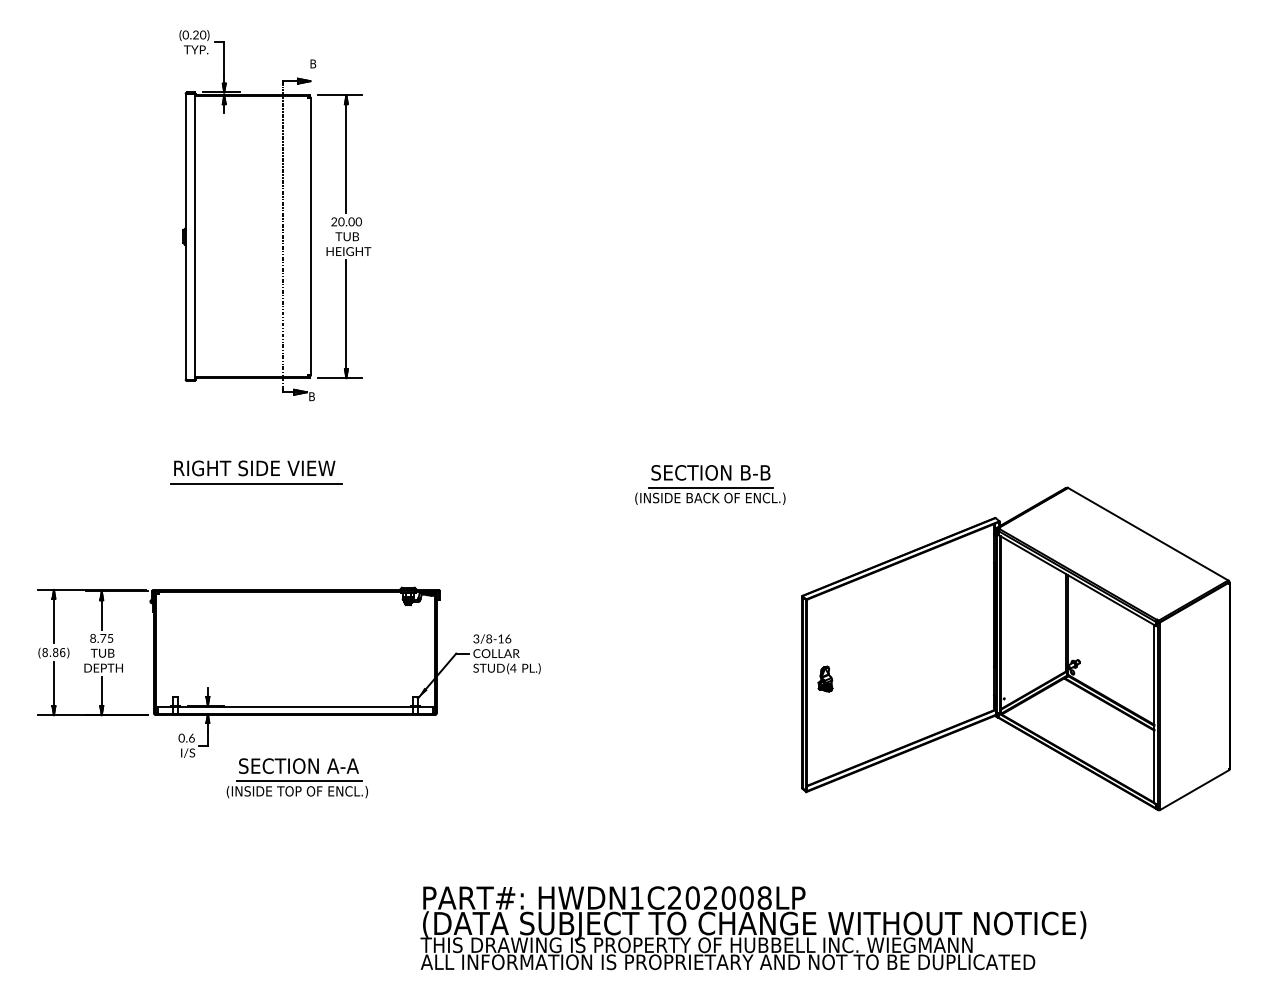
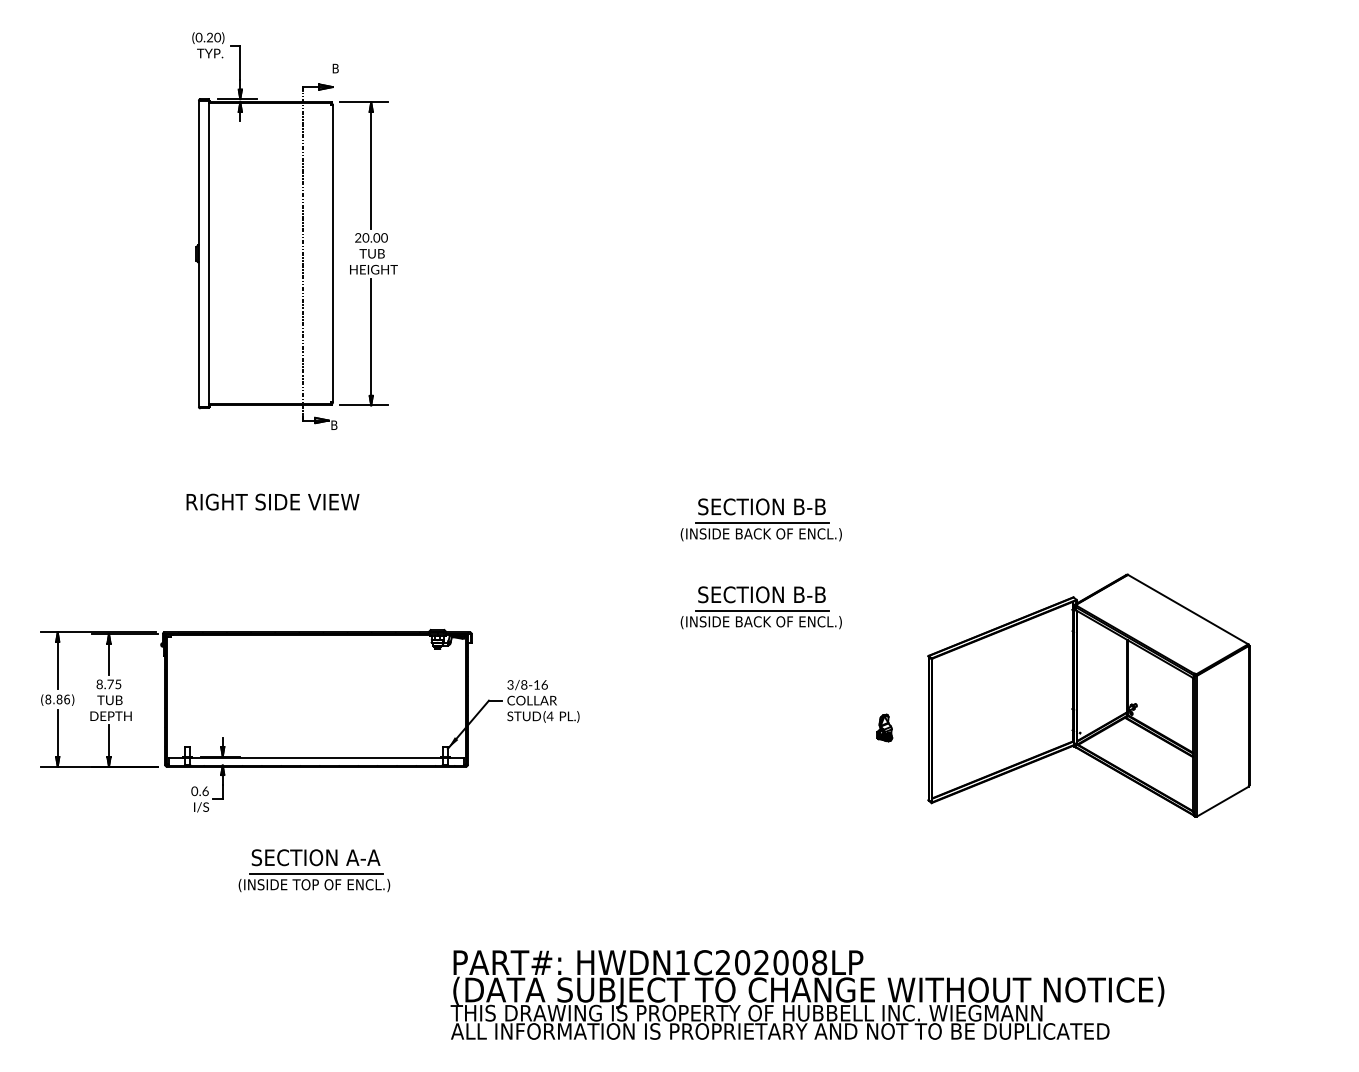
line: (255, 483) -> (273, 518), removed
part: (710, 566) -> (761, 607), added
part: (1015, 648) -> (1088, 695), size x0.7
part: (296, 778) -> (313, 870), moved

